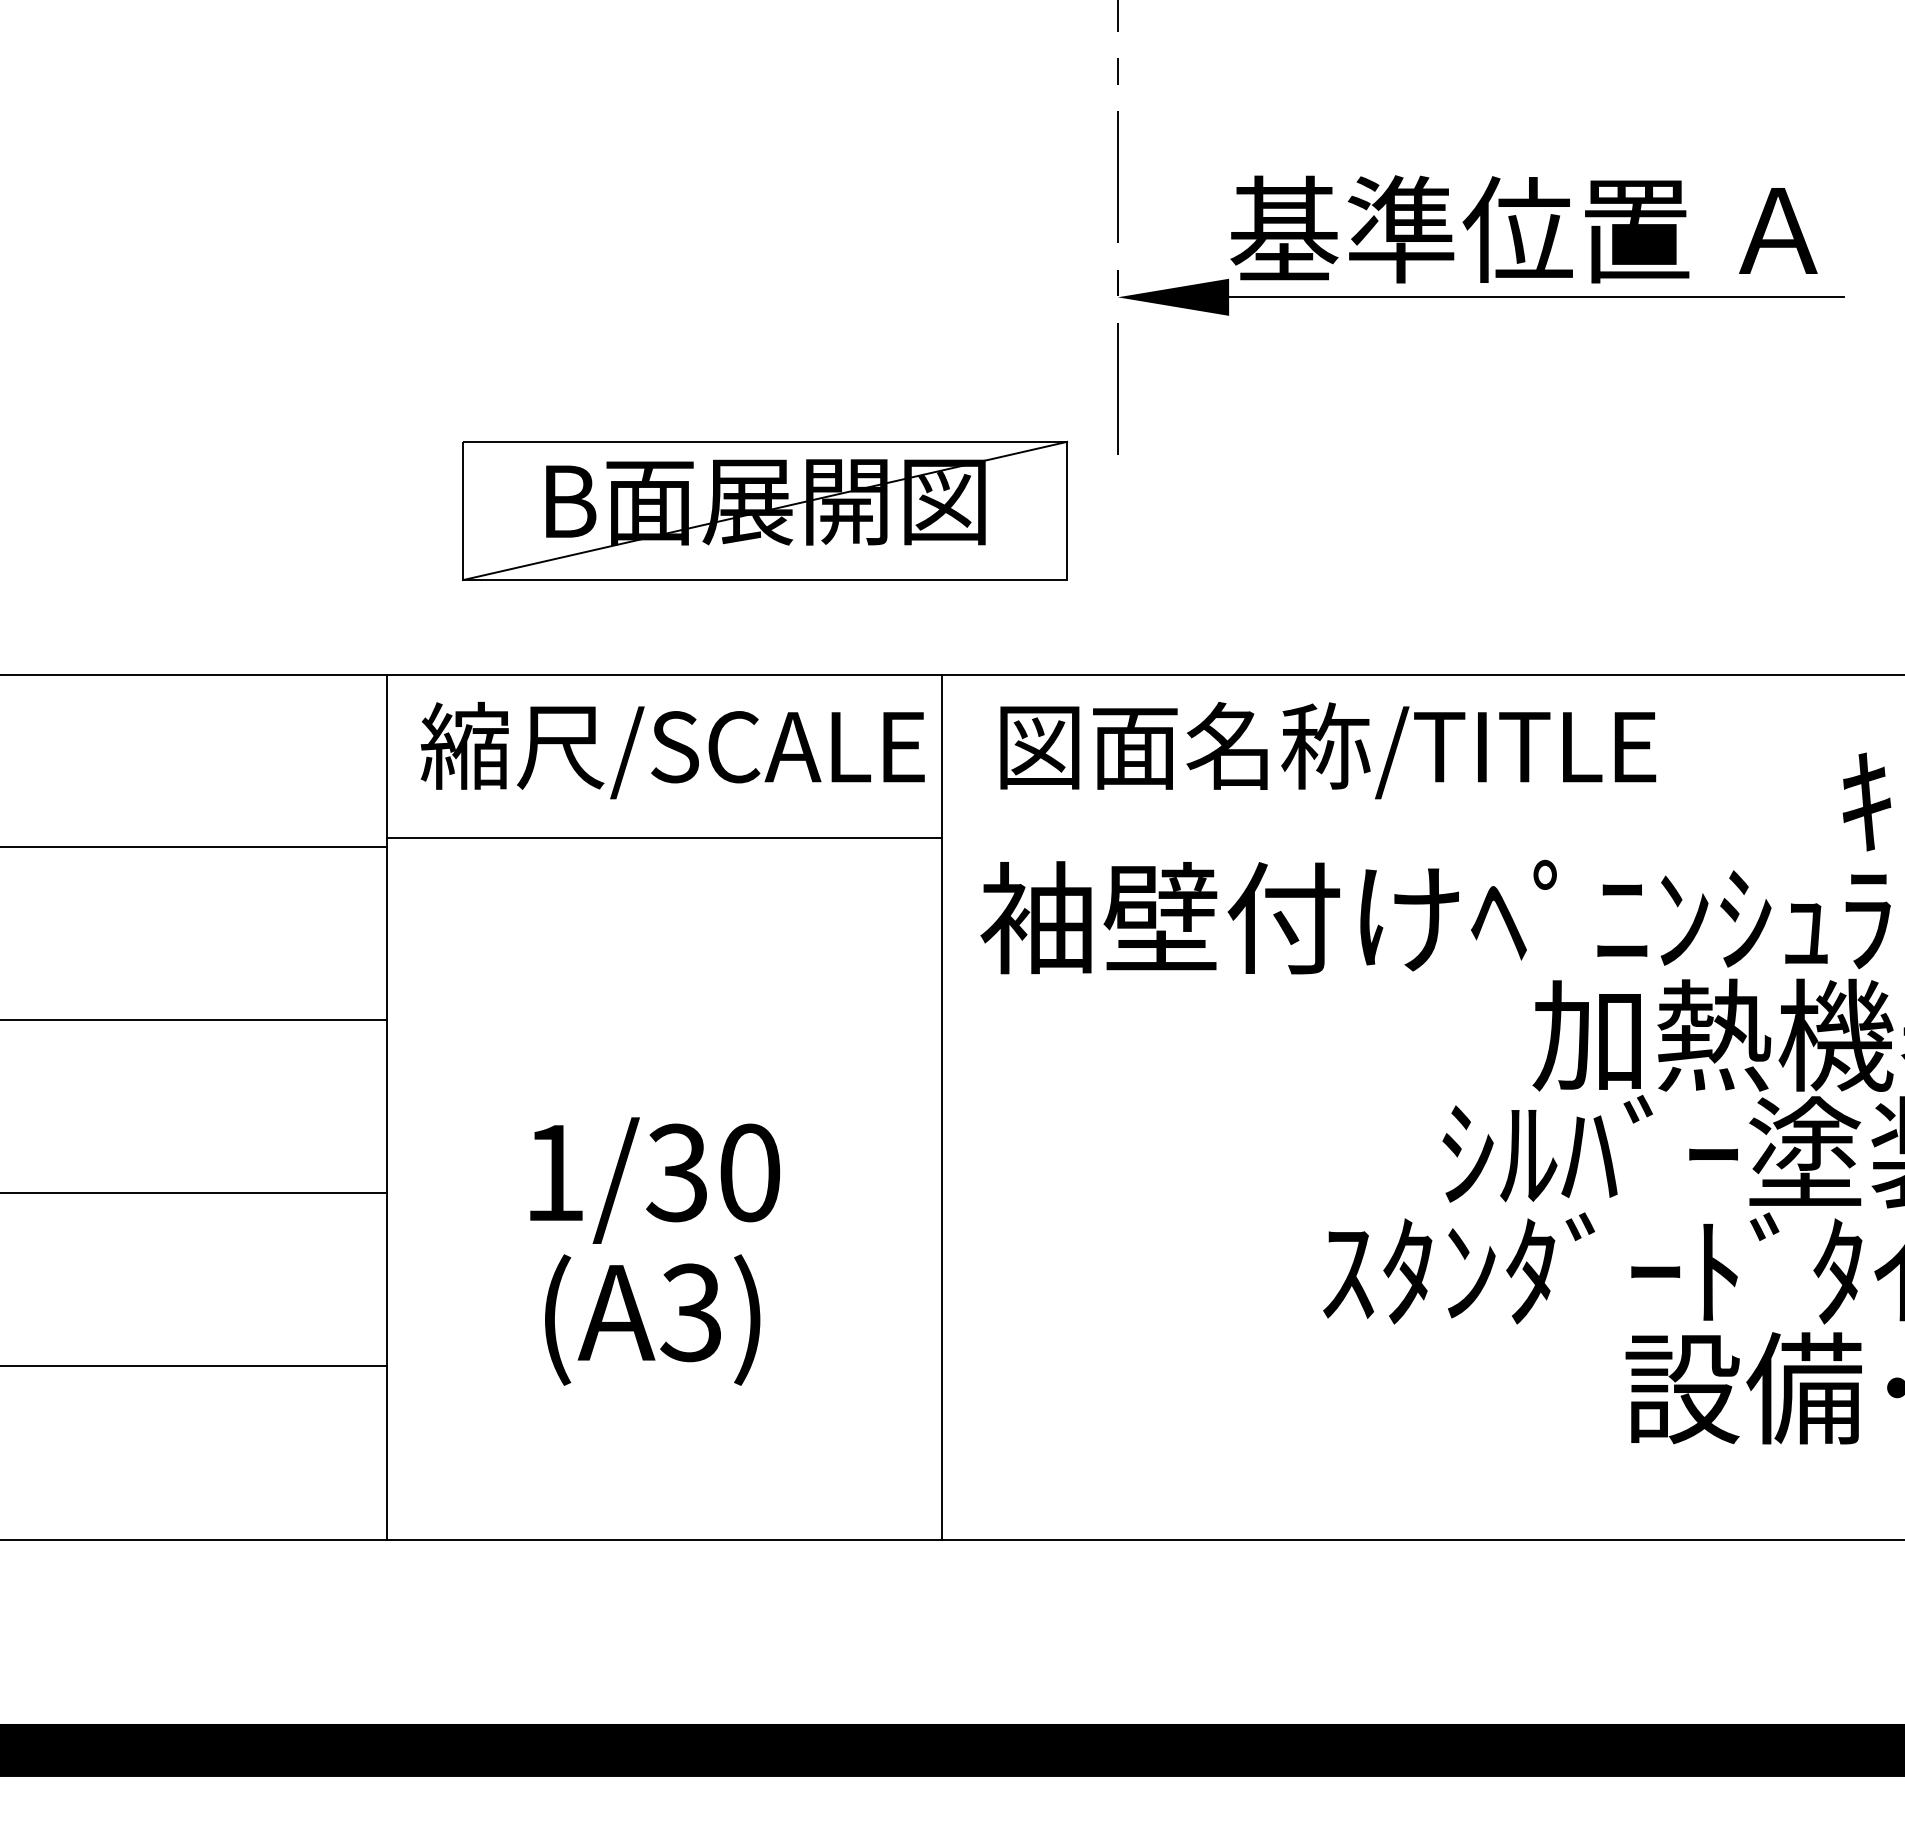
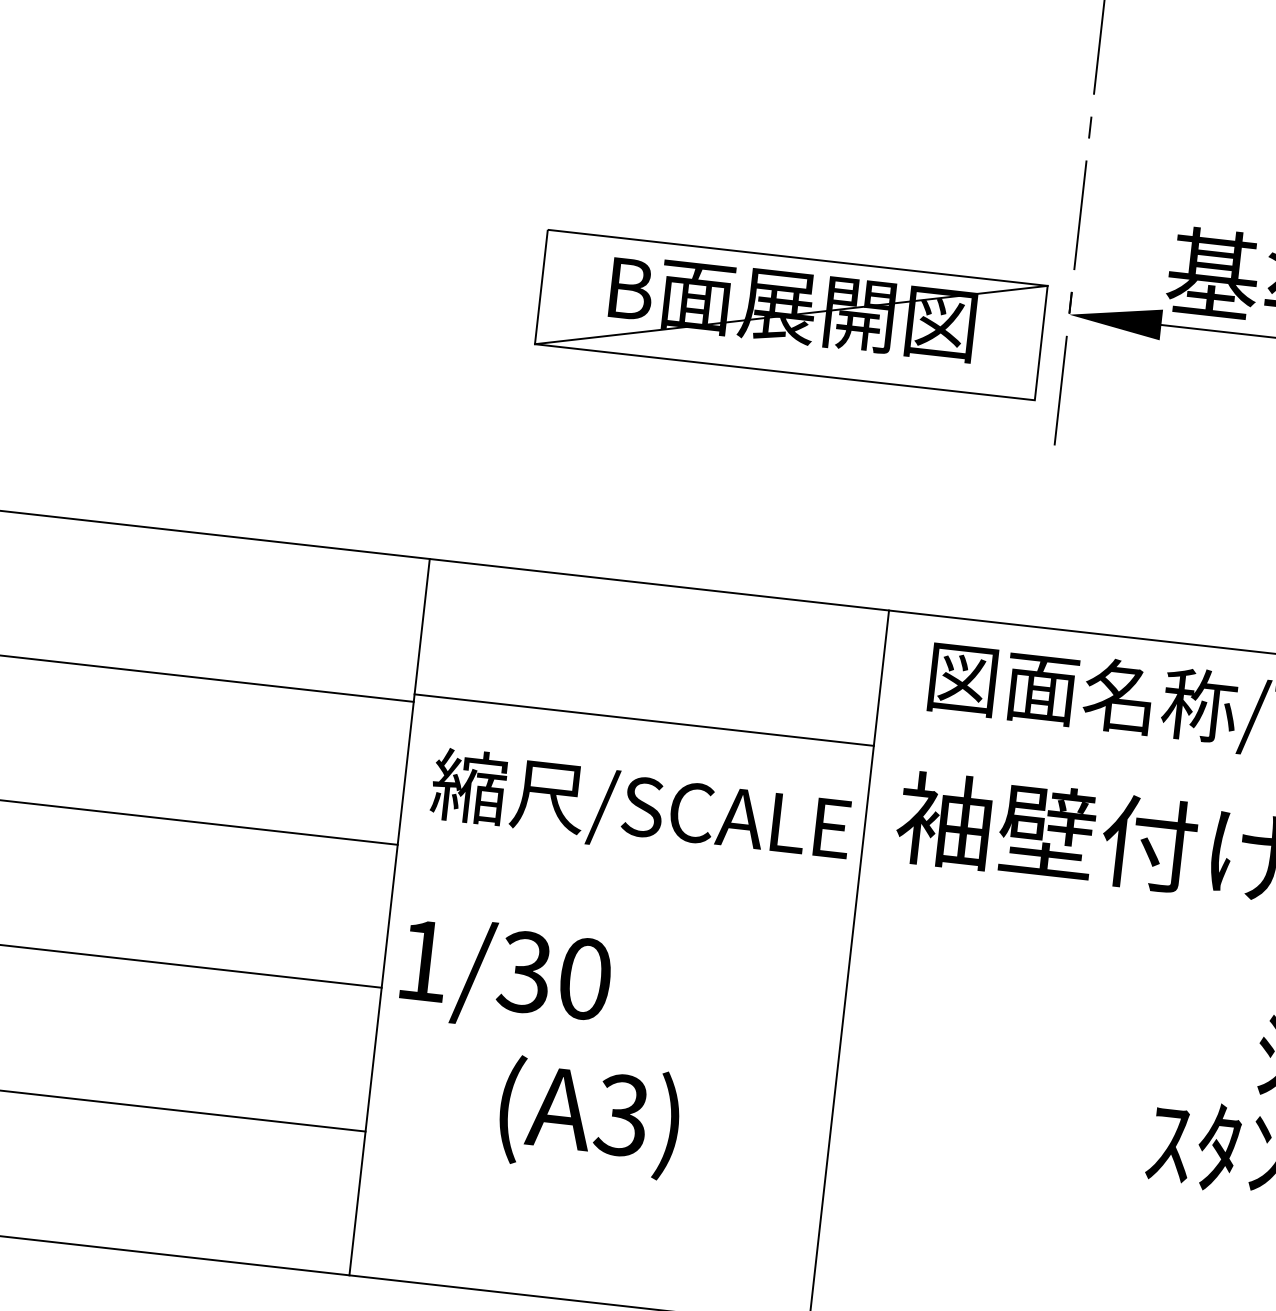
part: (765, 510) -> (791, 314), moved
text: (672, 750) -> (640, 809), moved
text: (655, 1180) -> (506, 976), moved

